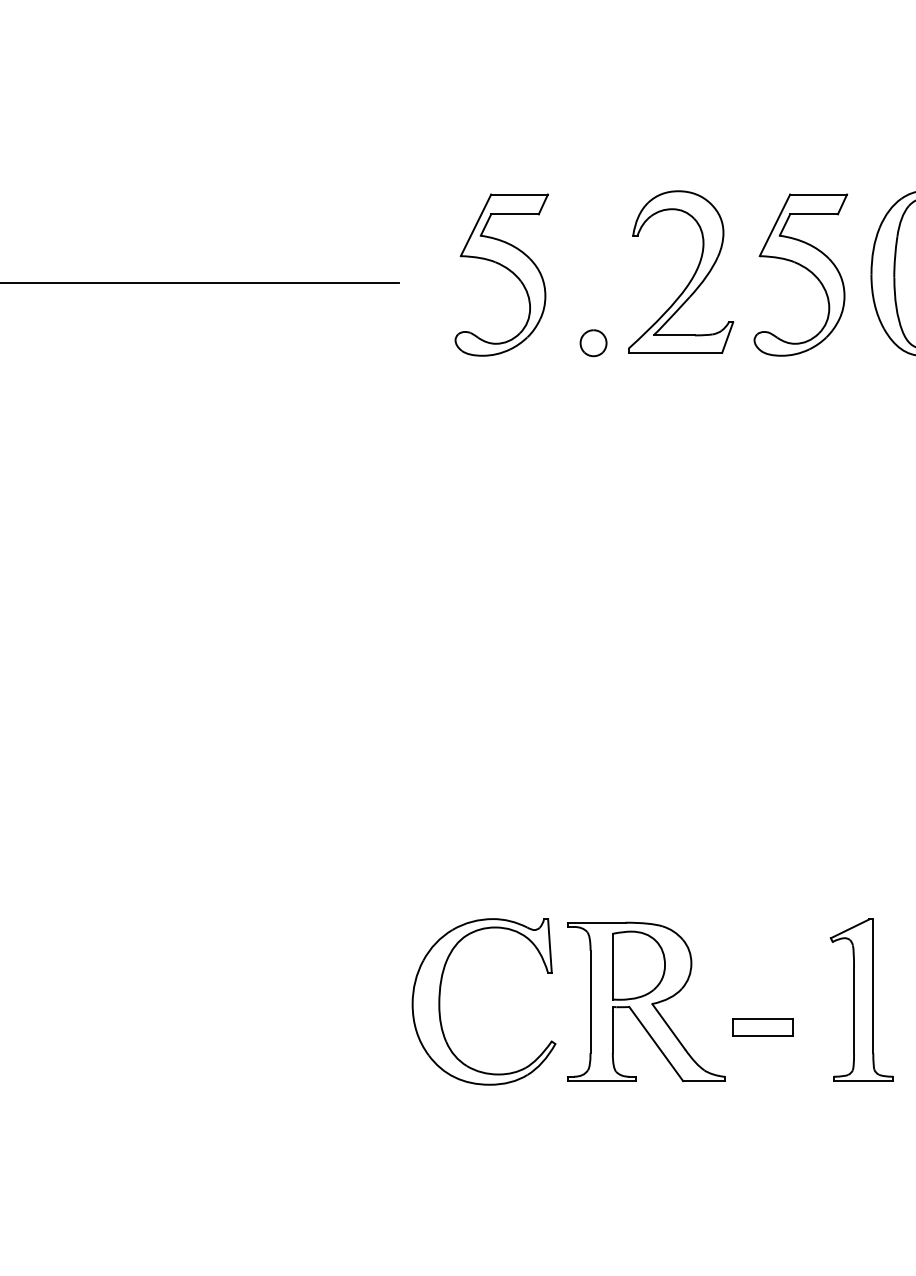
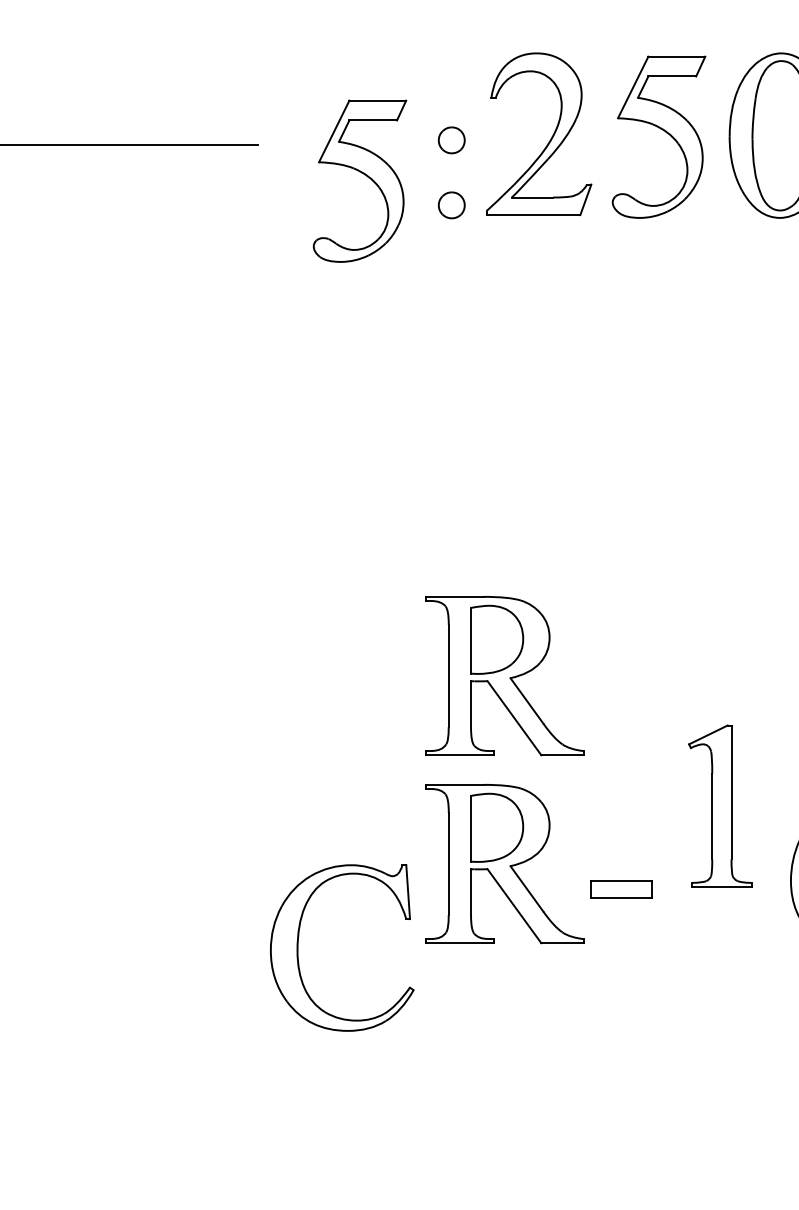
part: (506, 269) -> (364, 175), moved
part: (593, 278) -> (451, 140), added
part: (646, 813) -> (504, 675), added
part: (861, 999) -> (719, 805), moved
part: (440, 1001) -> (298, 947), moved

